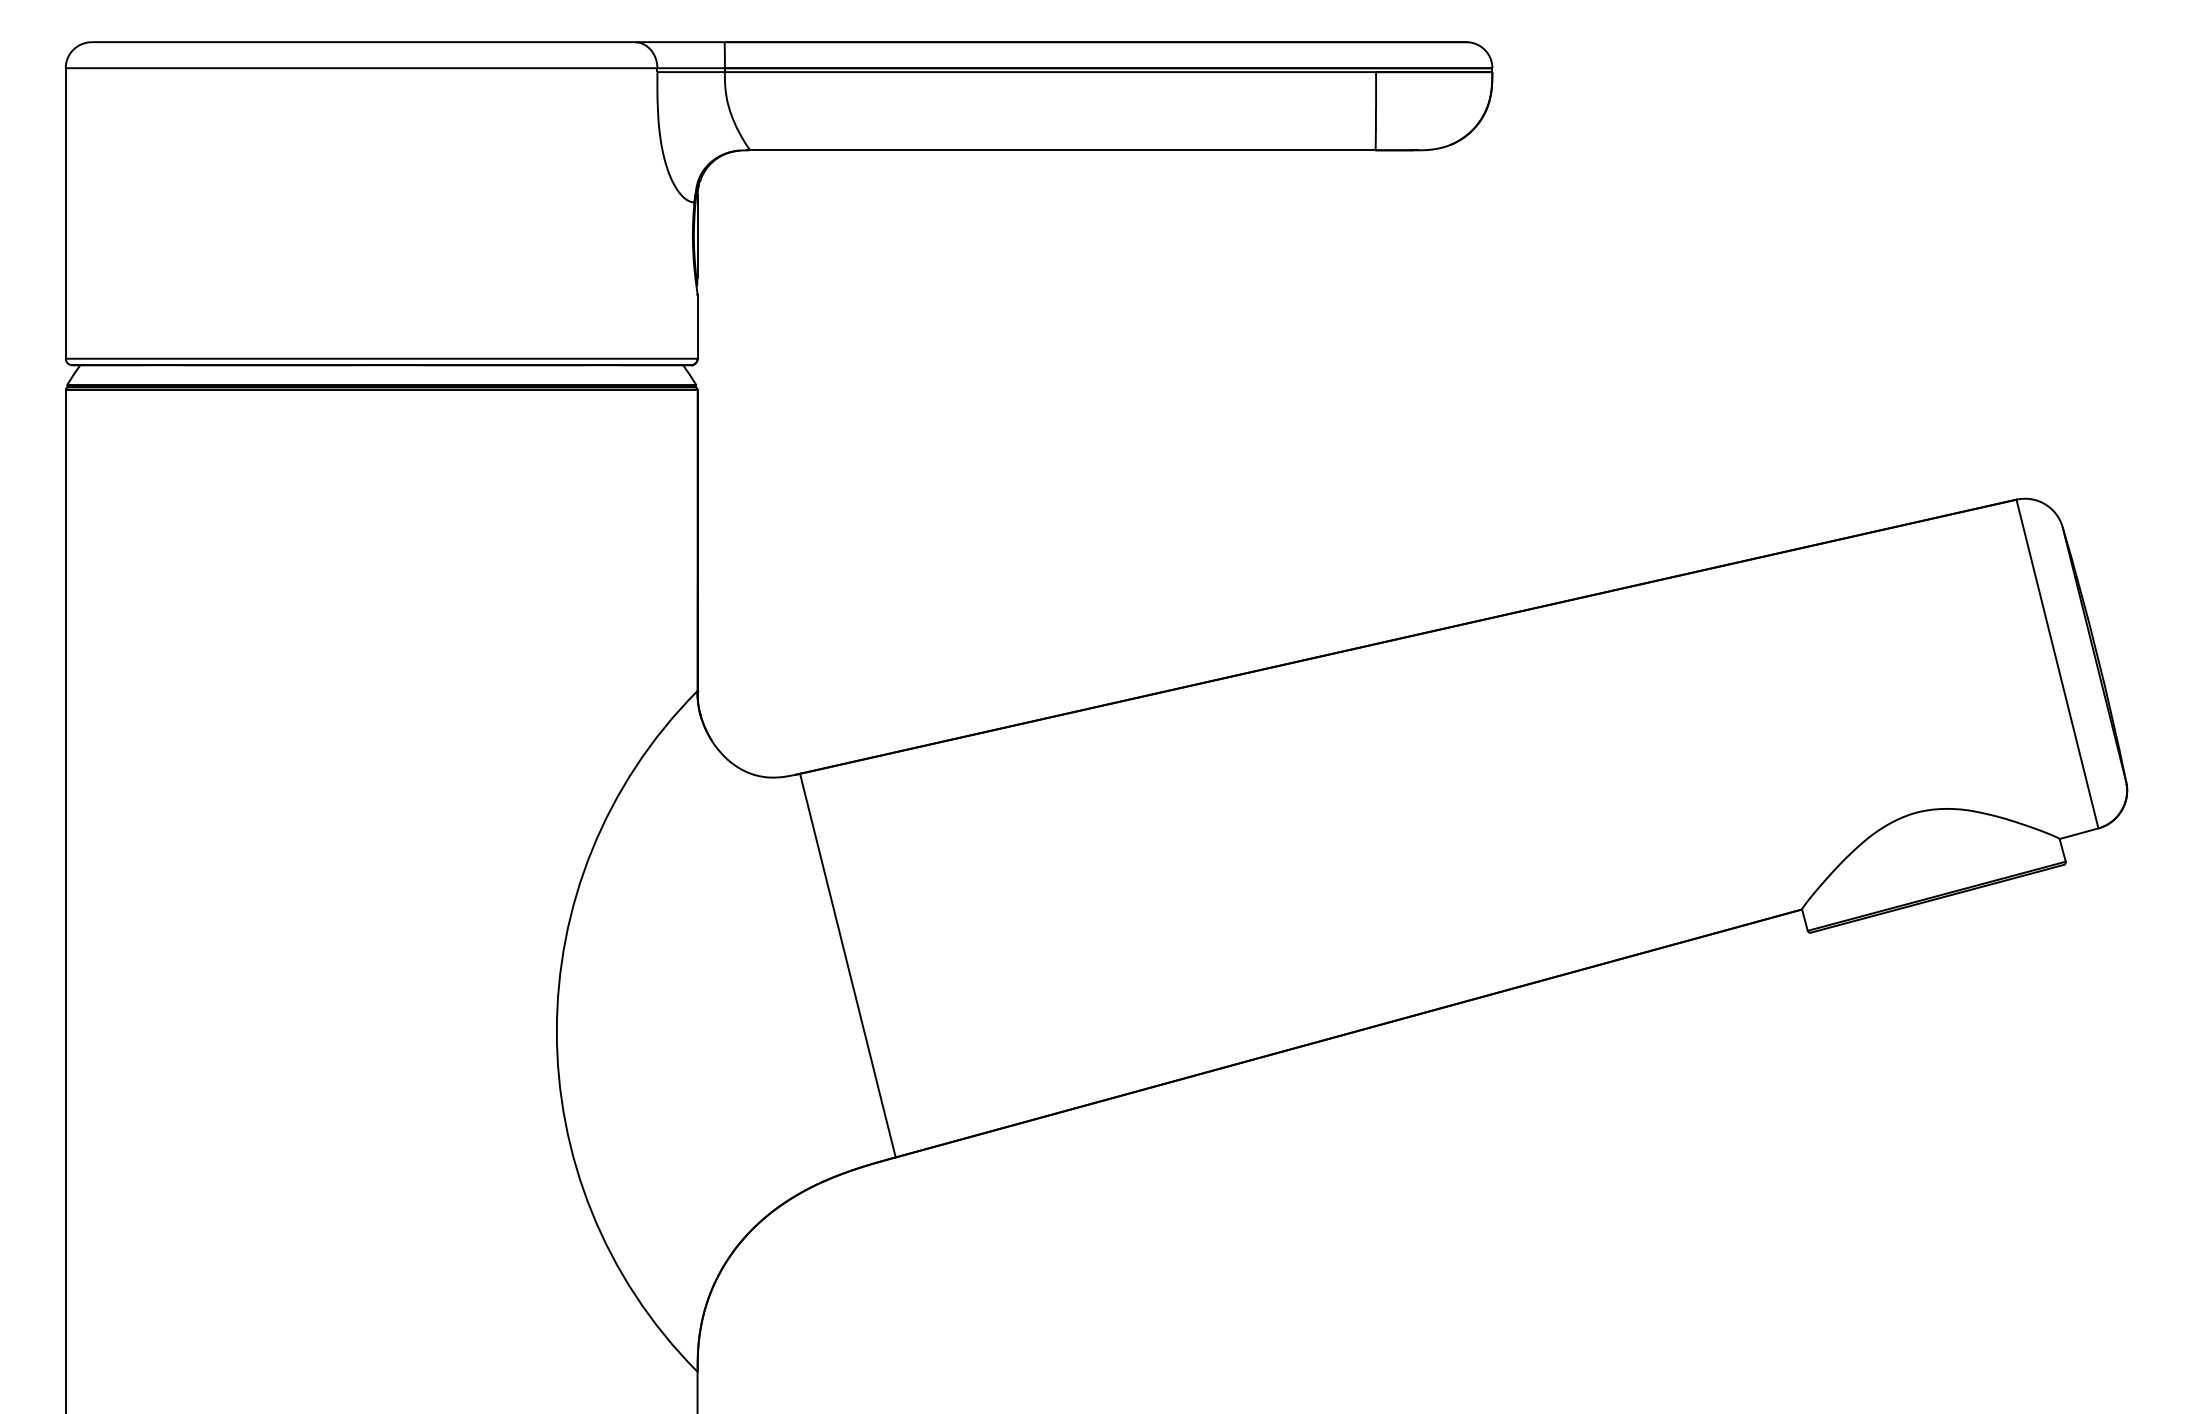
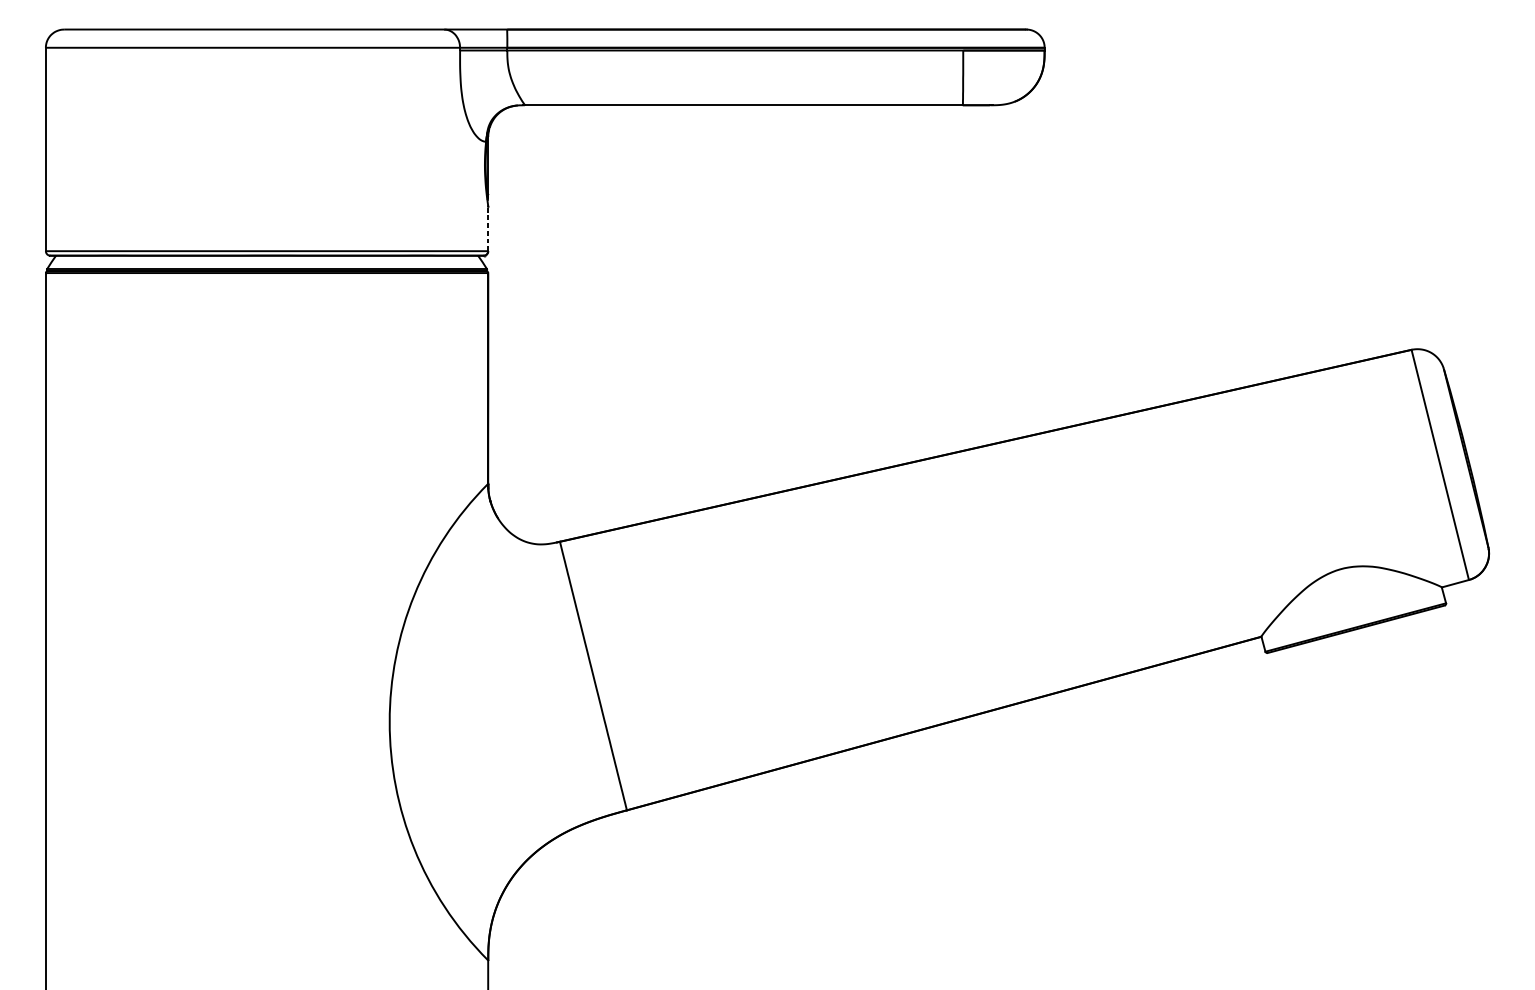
line: (697, 326) -> (488, 228), solid -> dashed

